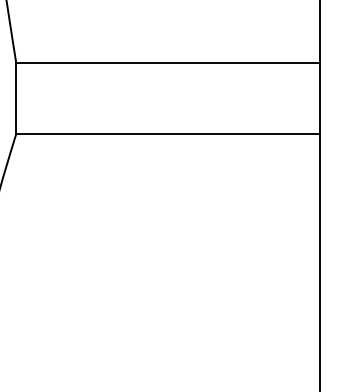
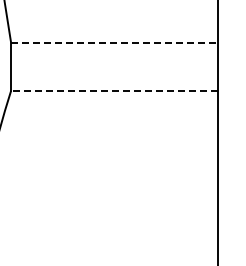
line: (168, 62) -> (114, 42), solid -> dashed
line: (167, 133) -> (113, 90), solid -> dashed

